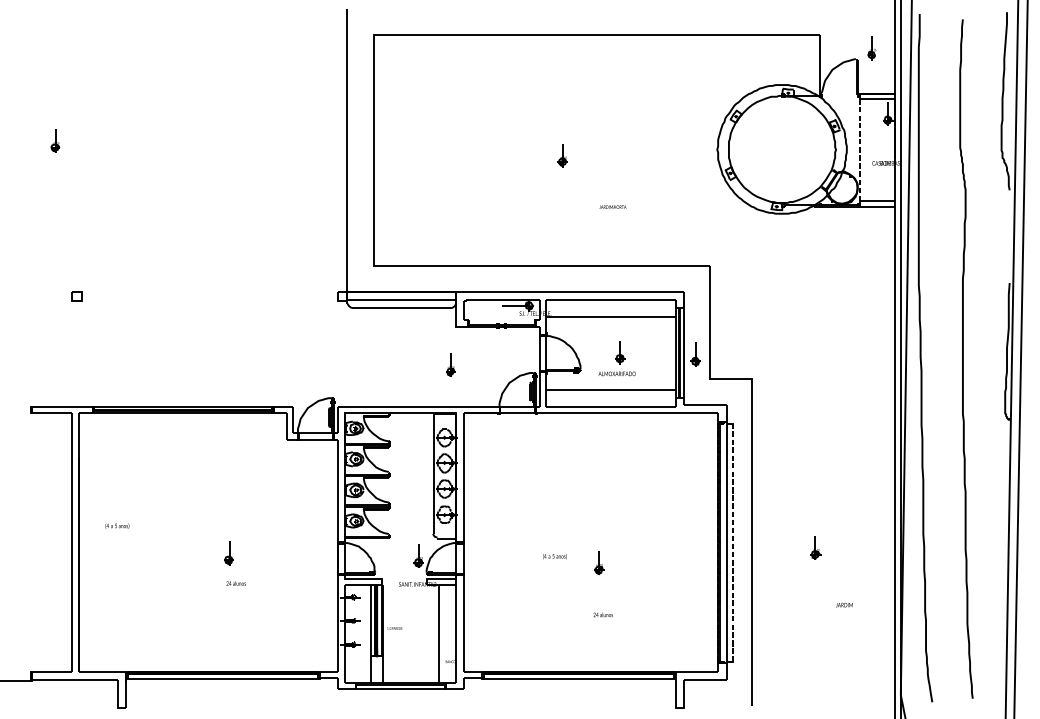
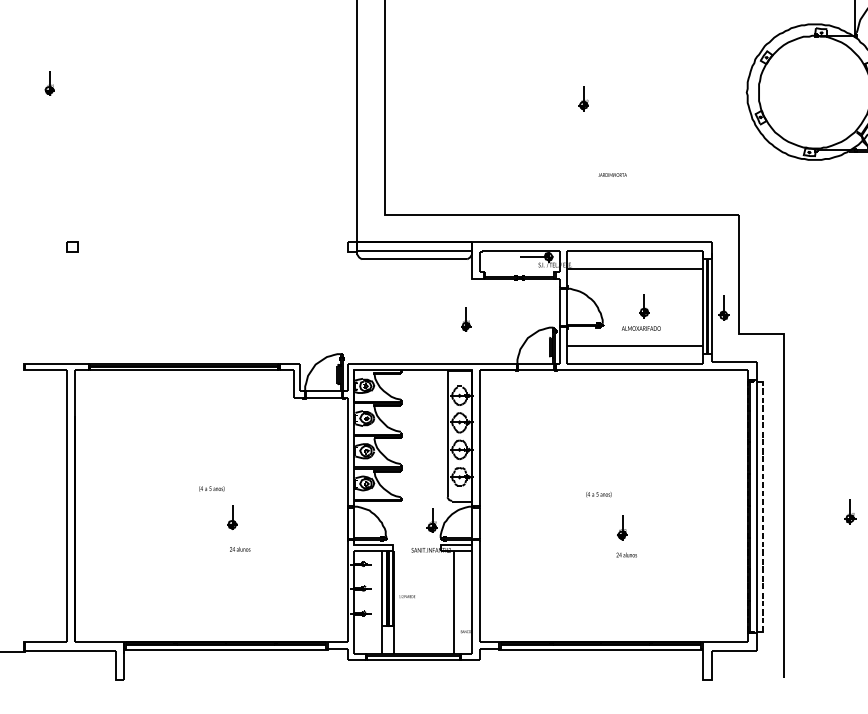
text: (612, 206) -> (612, 174), moved
text: (117, 525) -> (212, 488), moved
text: (554, 556) -> (598, 494), moved
text: (602, 614) -> (625, 554), moved

